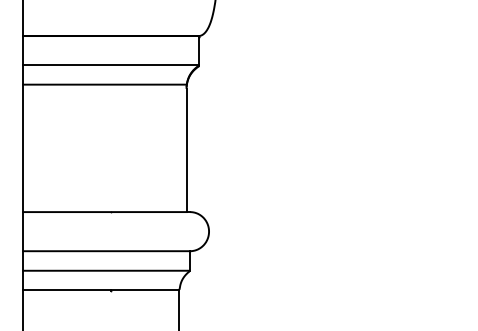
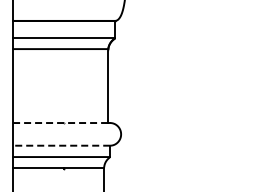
line: (104, 212) -> (60, 123), solid -> dashed
line: (106, 250) -> (61, 145), solid -> dashed

